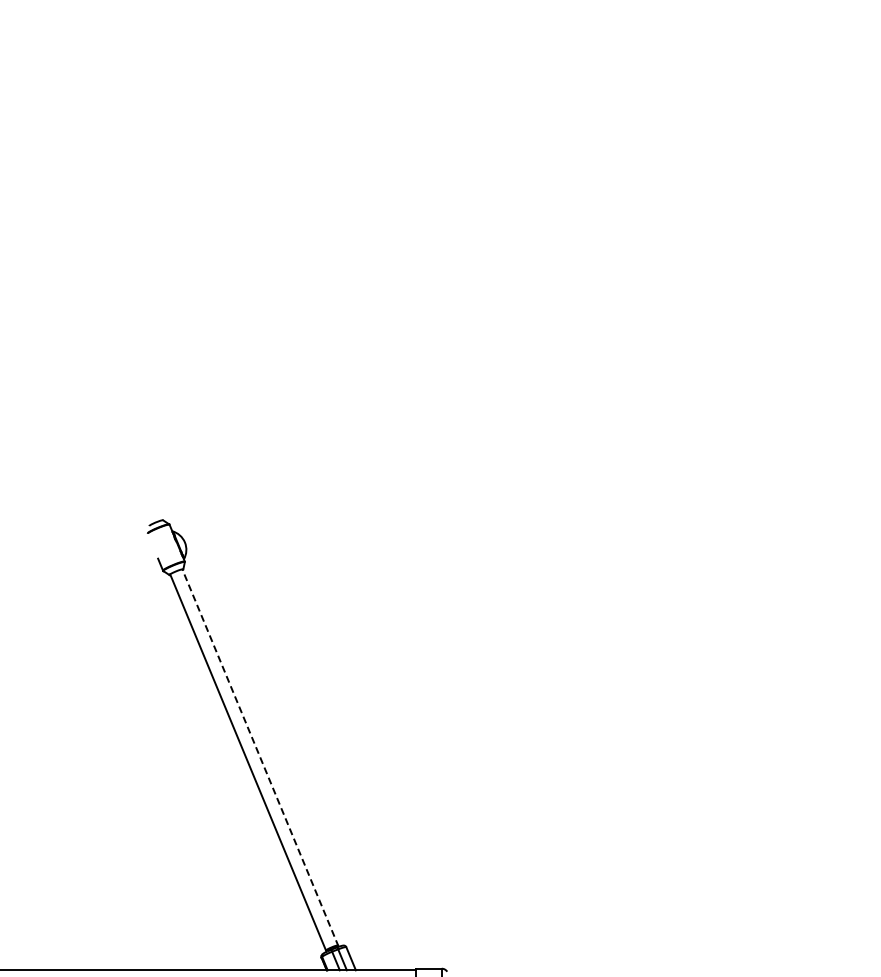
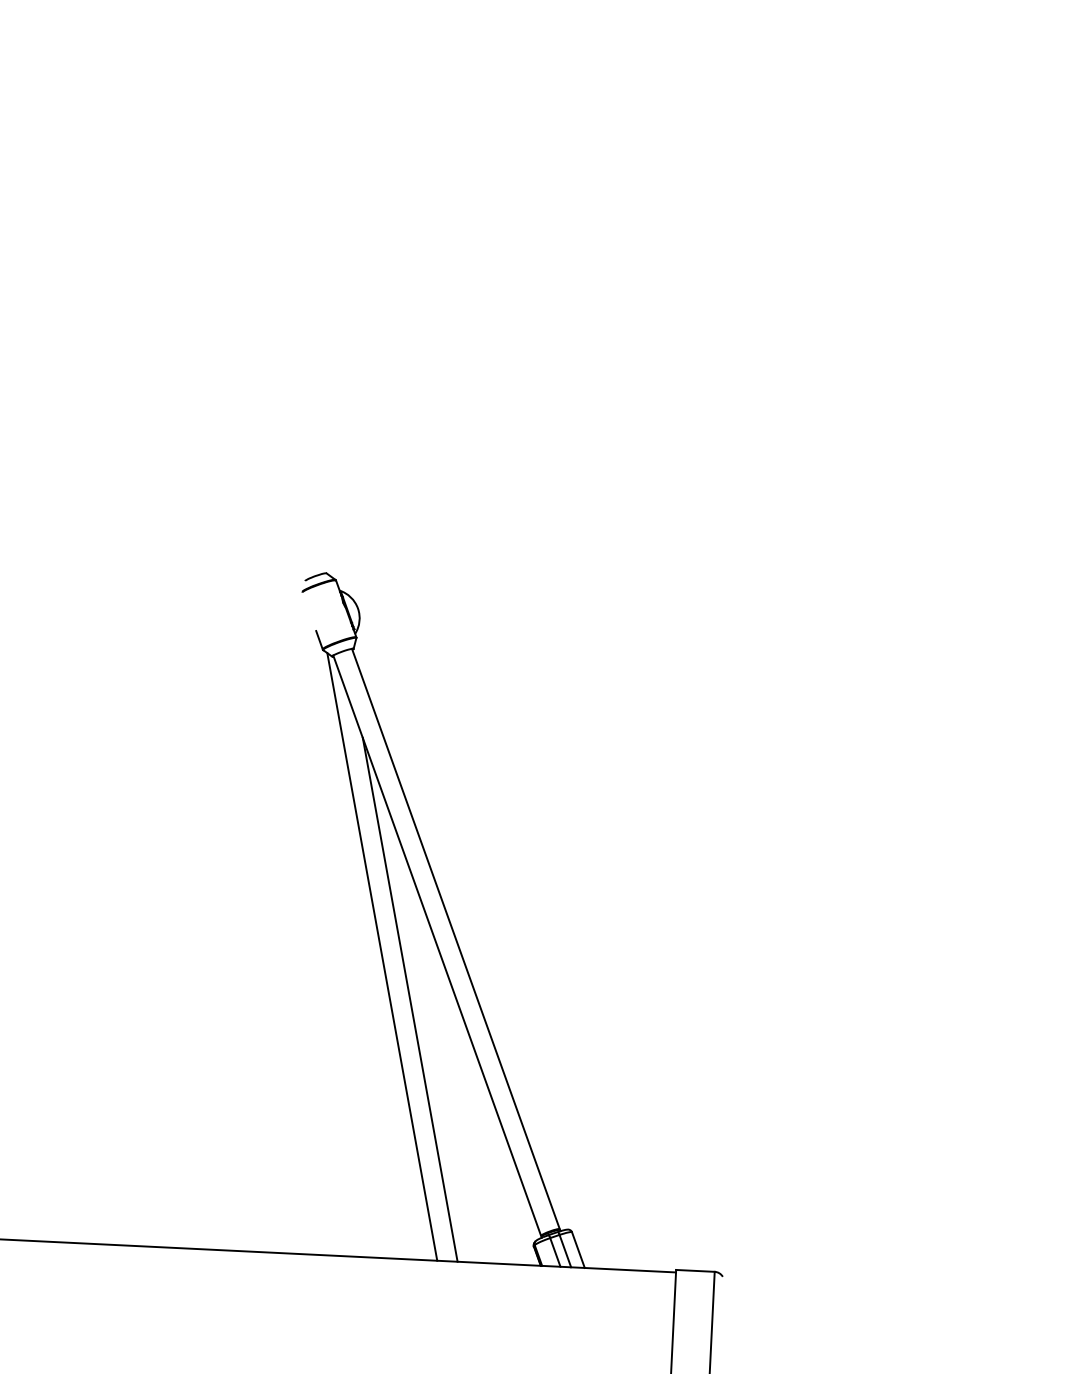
line: (260, 757) -> (456, 939), dashed -> solid
line: (212, 771) -> (382, 956), added
line: (231, 798) -> (409, 998), added

